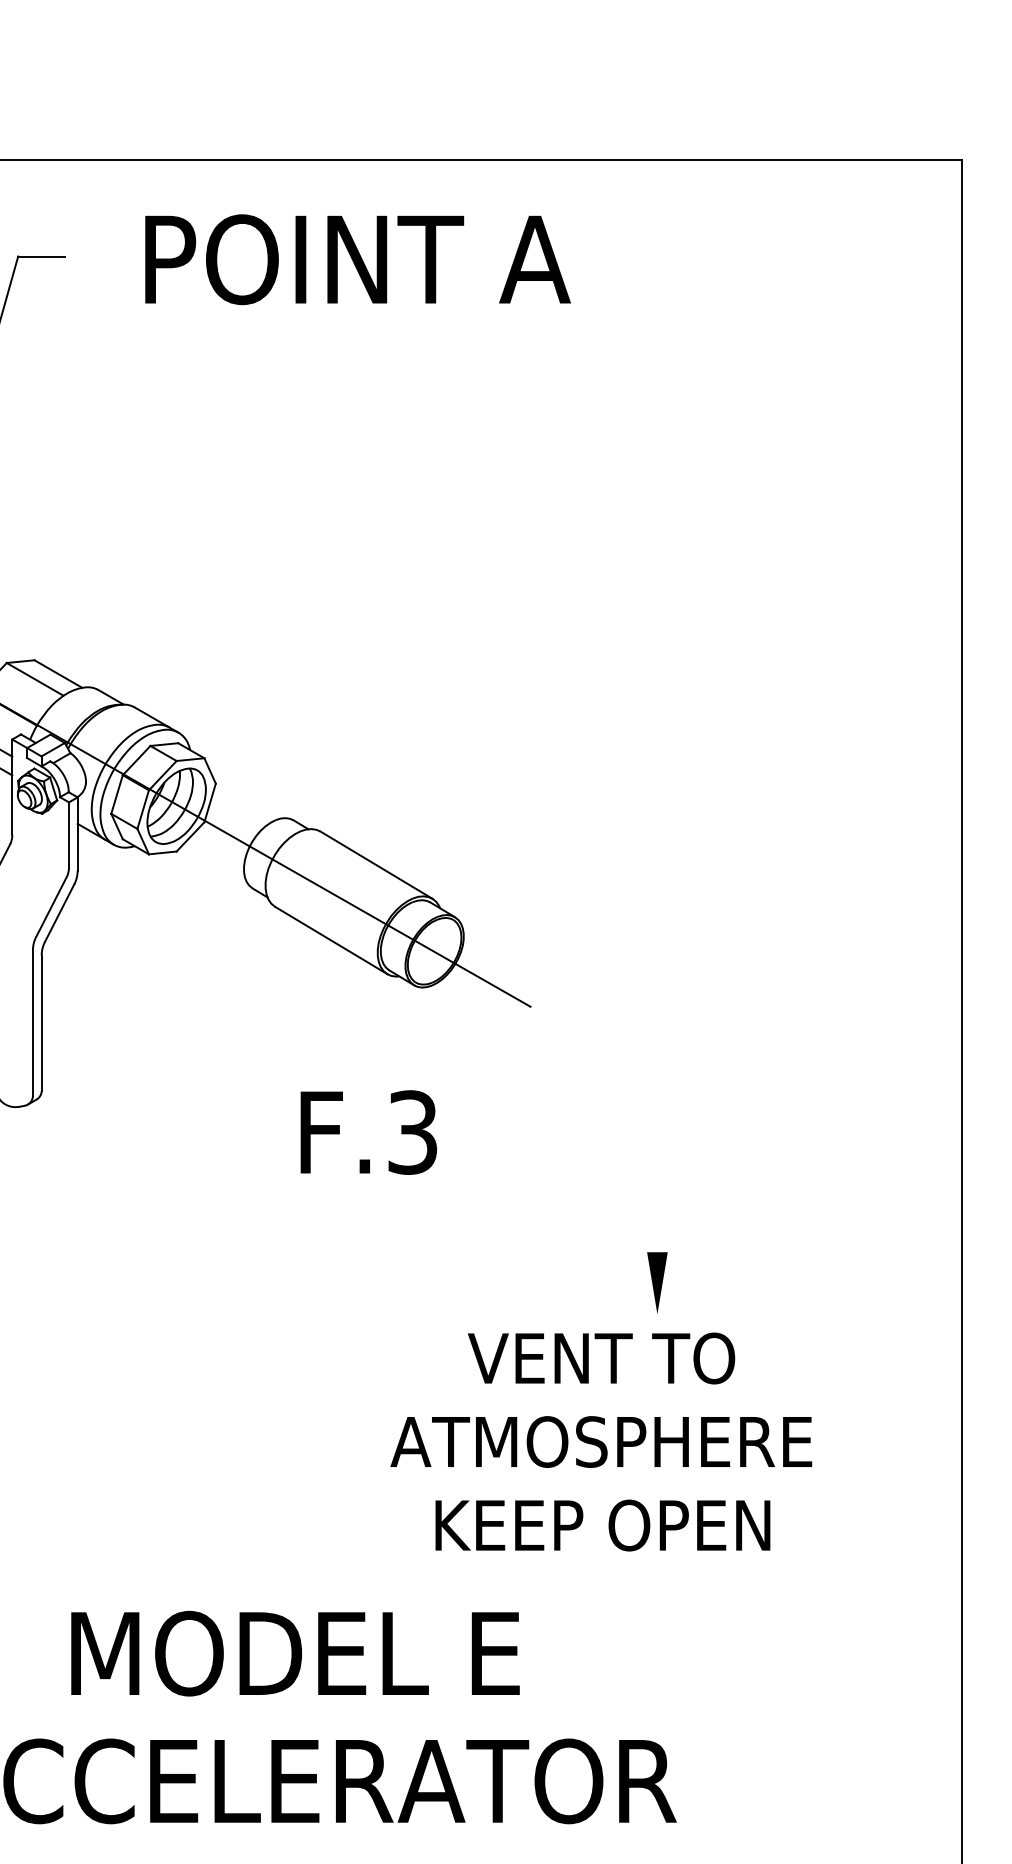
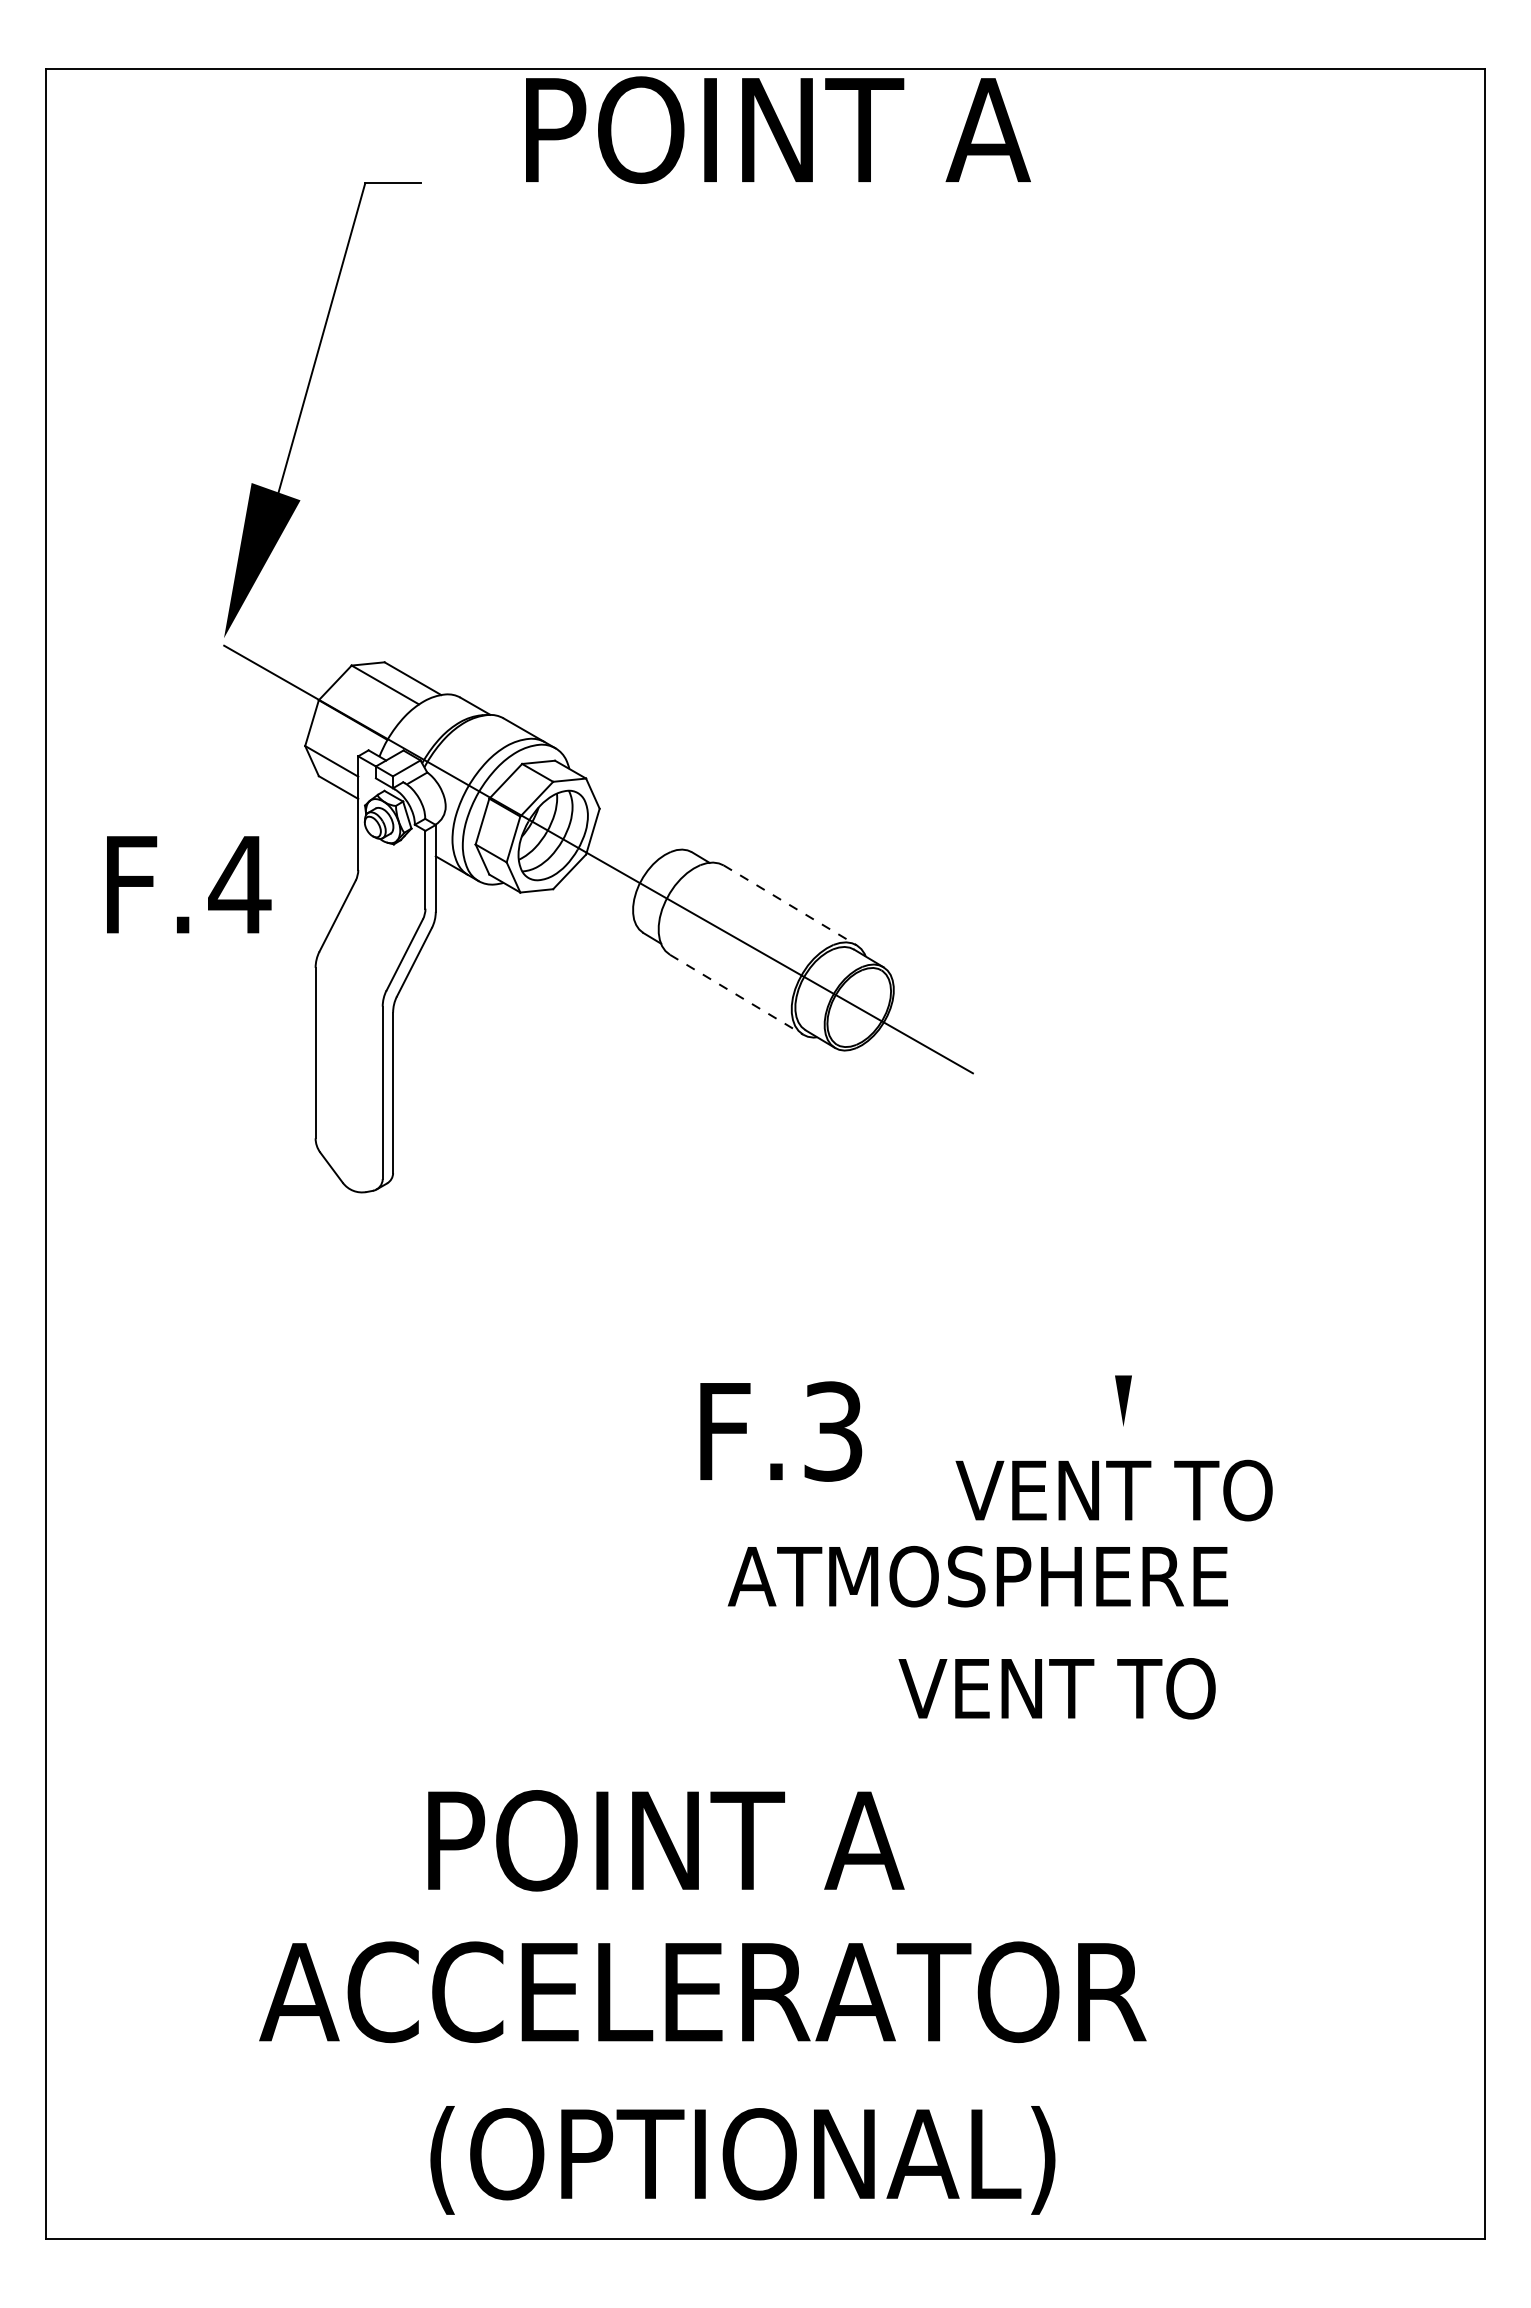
text: (358, 259) -> (778, 129), moved
line: (376, 865) -> (790, 905), solid -> dashed
line: (331, 940) -> (736, 994), solid -> dashed
text: (369, 1132) -> (781, 1431), moved
part: (657, 1282) -> (1123, 1400), size x0.7
text: (600, 1358) -> (1113, 1490), moved
text: (600, 1441) -> (977, 1576), moved
text: (602, 1525) -> (1058, 1688), KEEP OPEN -> VENT TO
text: (299, 1653) -> (699, 1840), MODEL E -> POINT A

